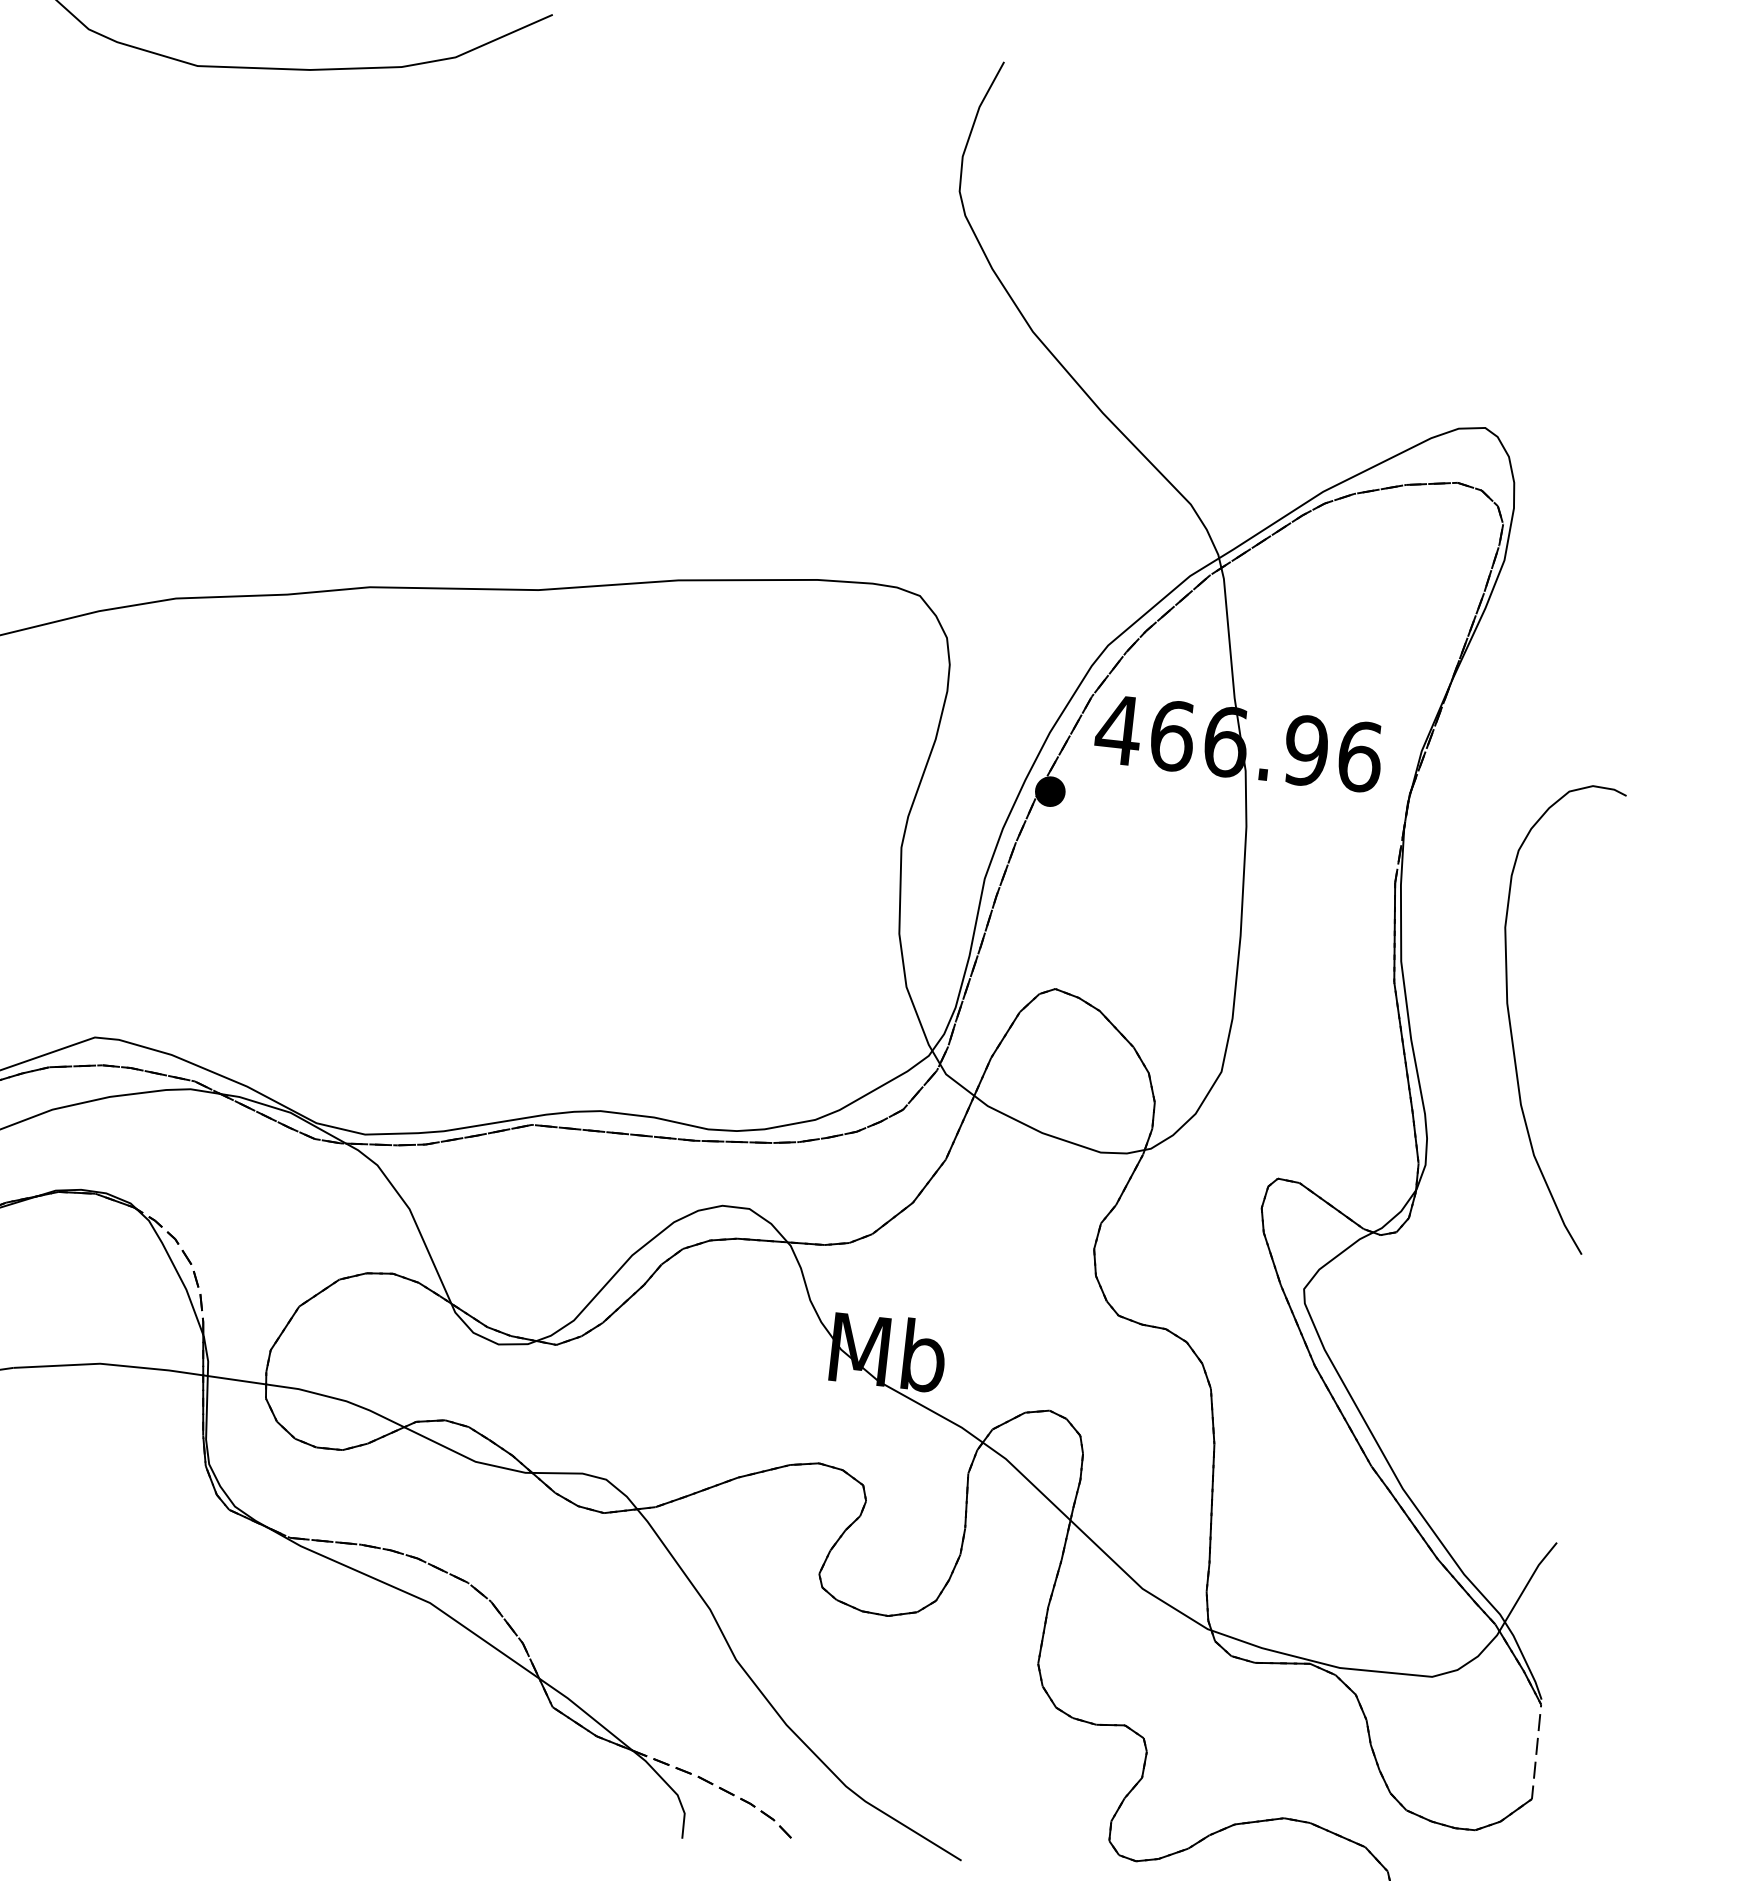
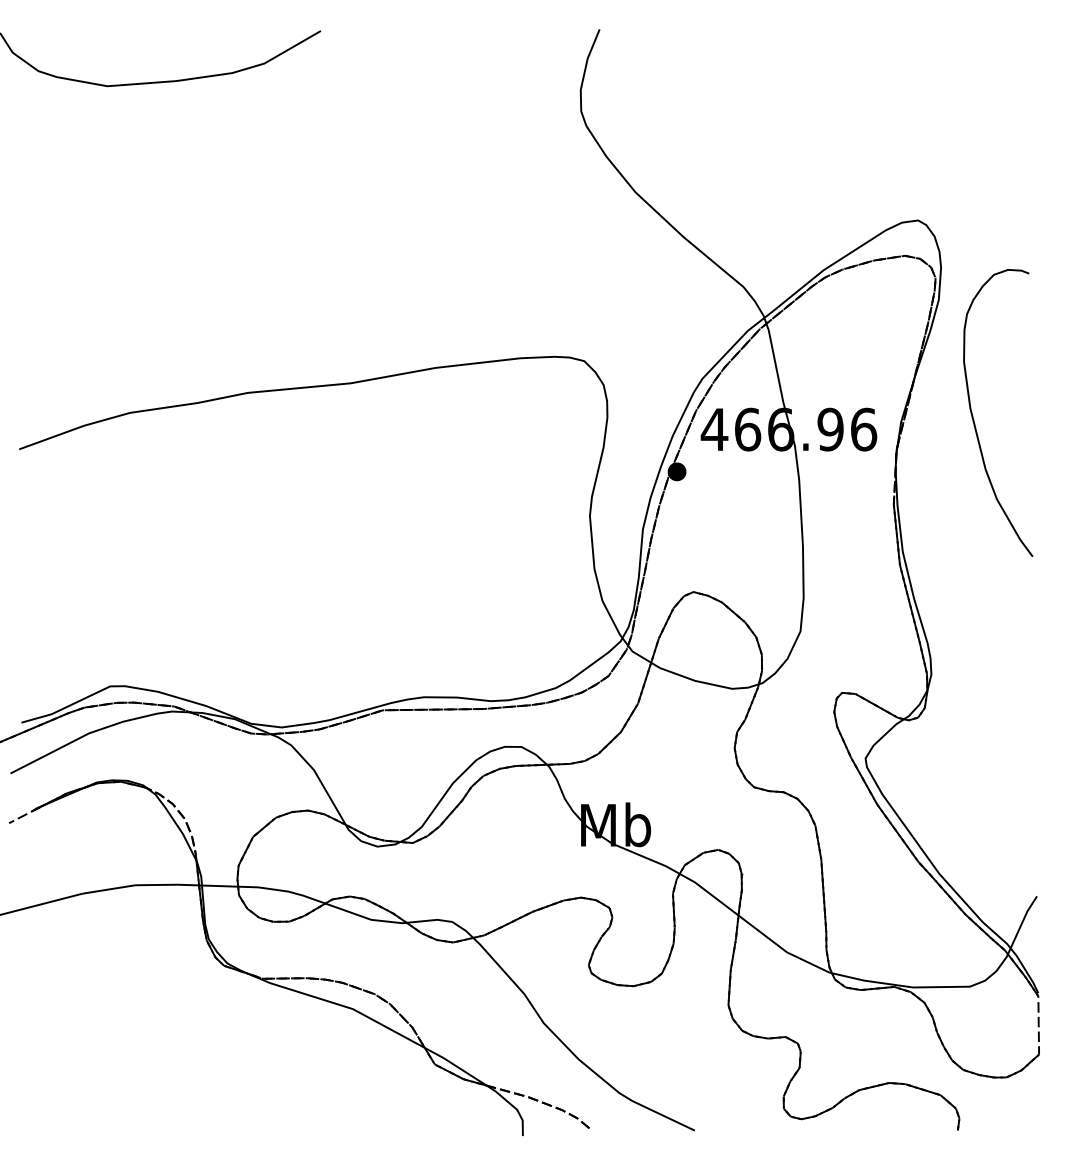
curve: (1511, 1022) -> (974, 419), moved

